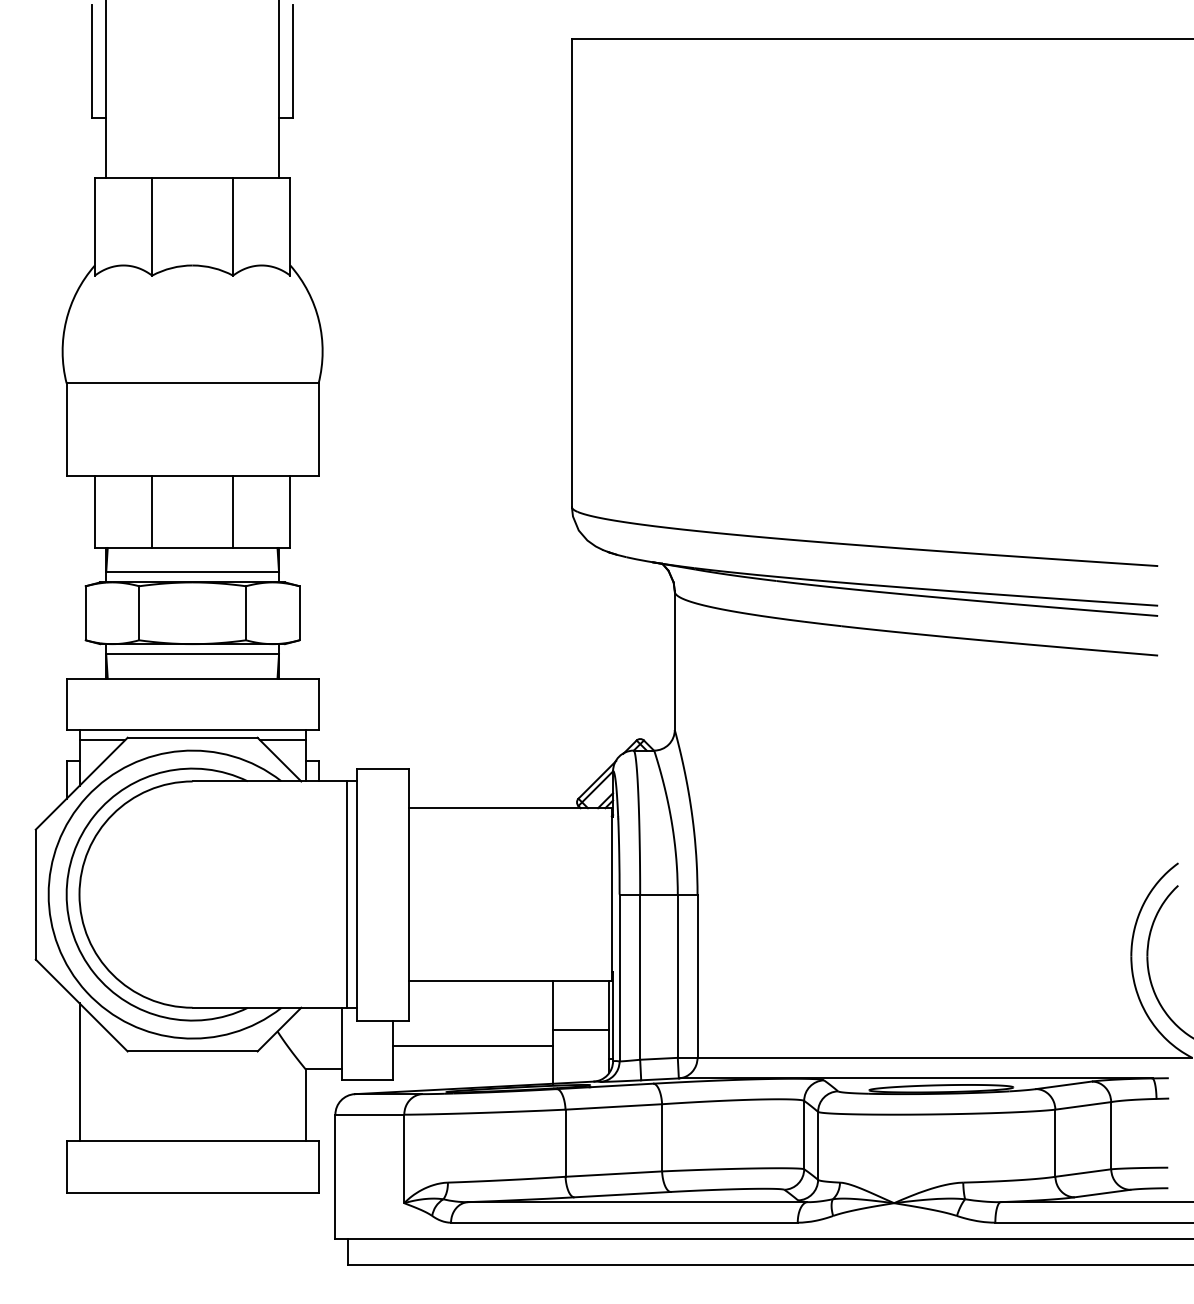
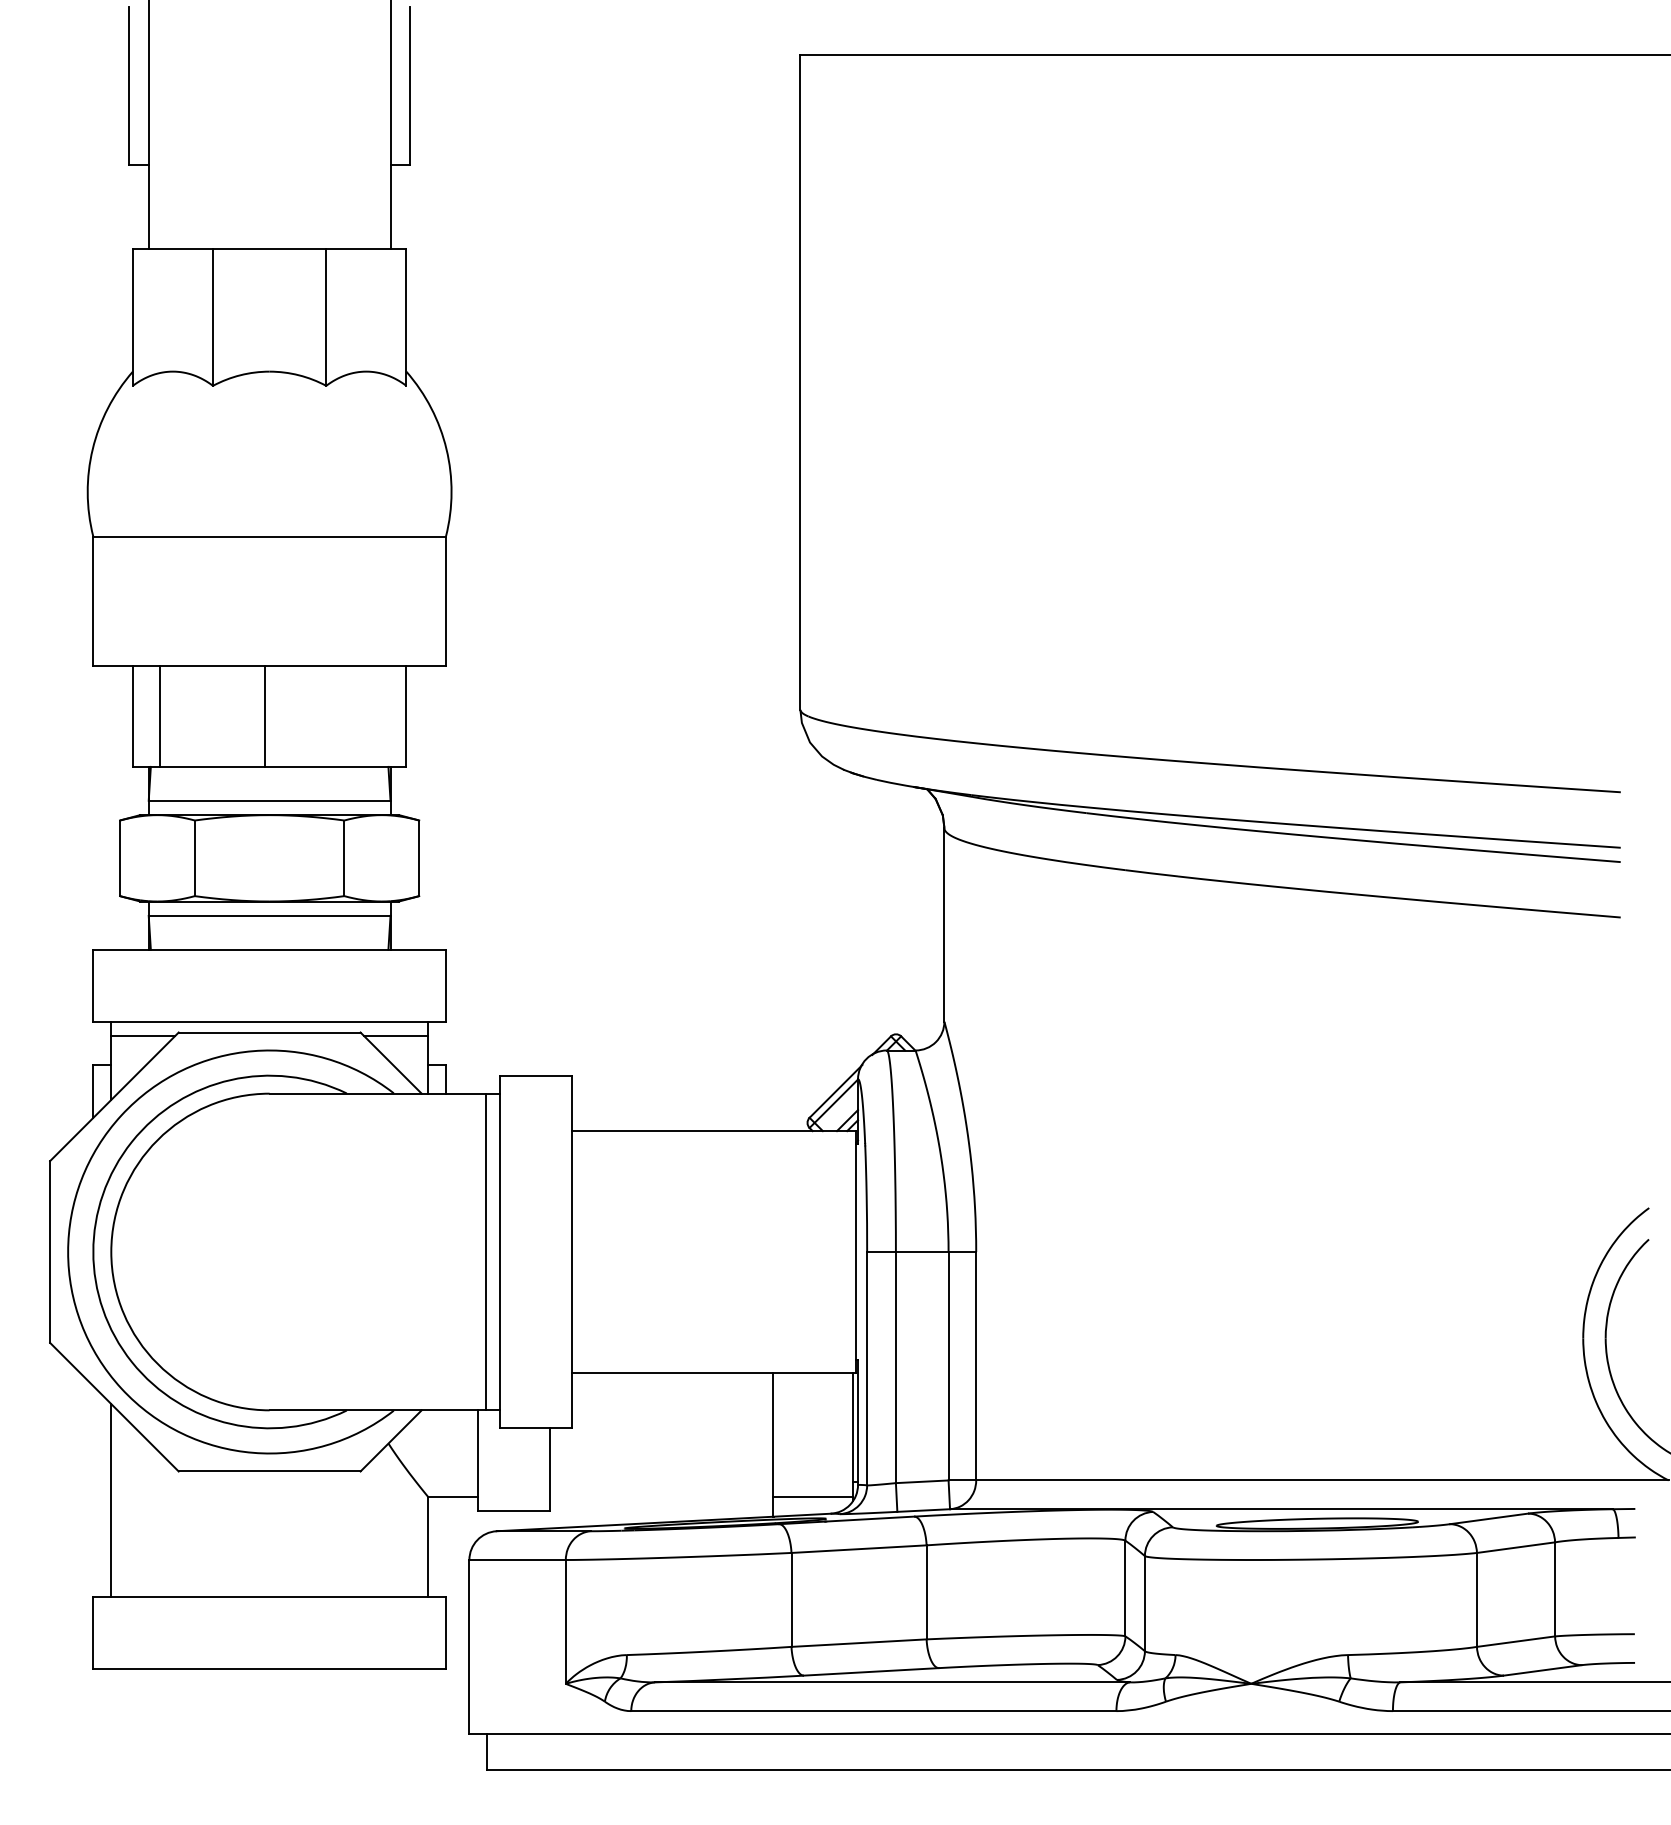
line: (152, 511) -> (160, 715), moved
line: (233, 511) -> (265, 715), moved
line: (580, 1030) -> (812, 1496), moved
line: (472, 1046) -> (661, 1464), removed

